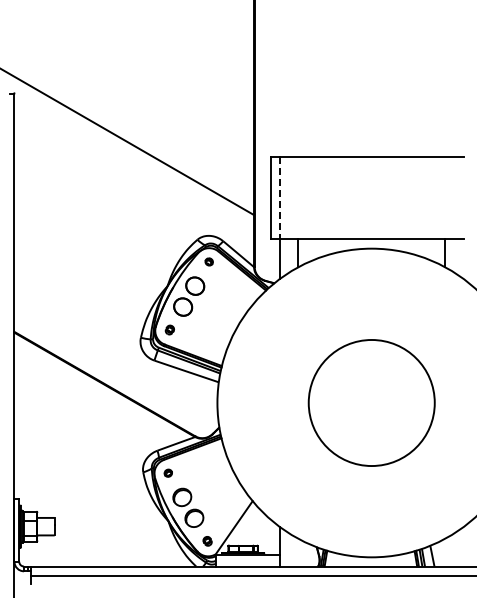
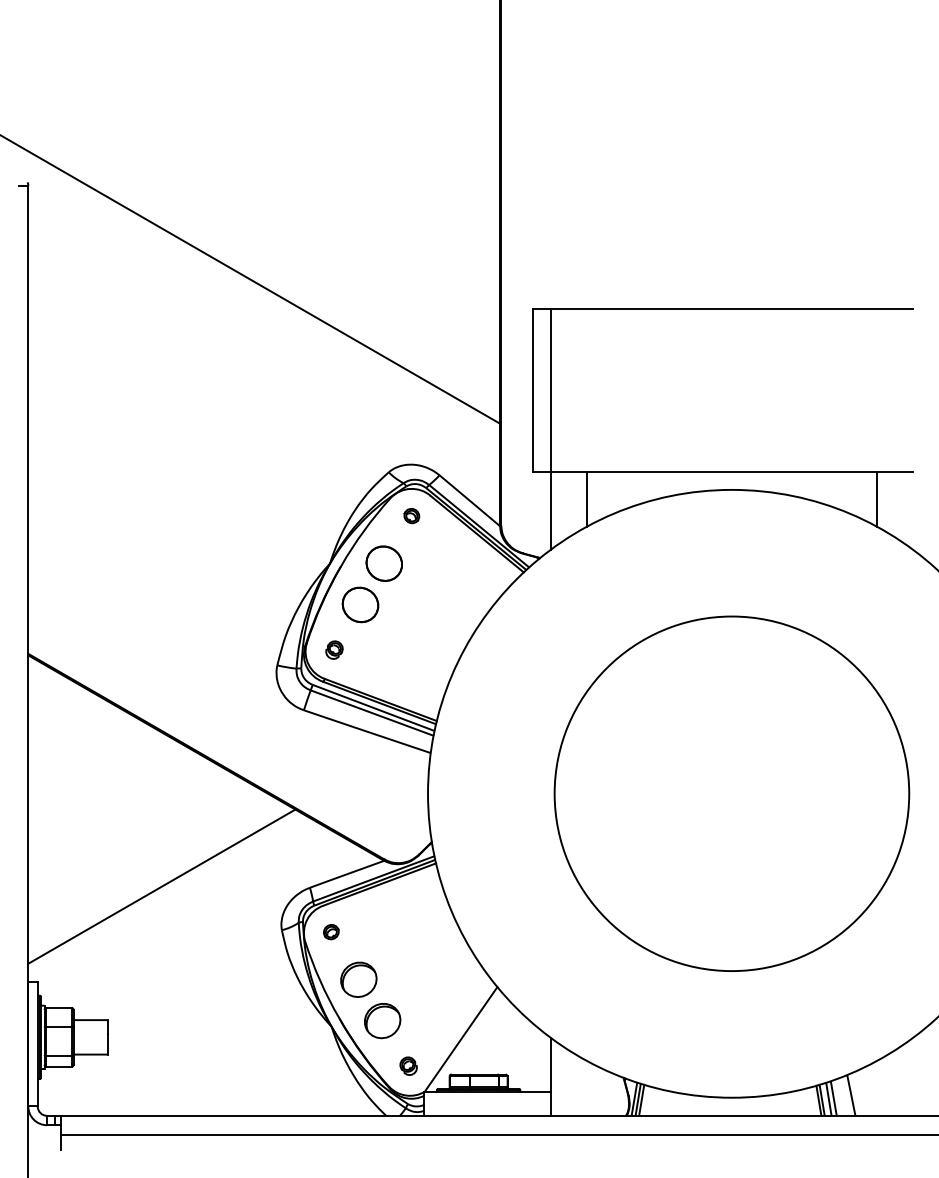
line: (279, 198) -> (550, 391), dashed -> solid
circle: (371, 402) -> (731, 792), size x1.43
line: (82, 450) -> (162, 887), added

